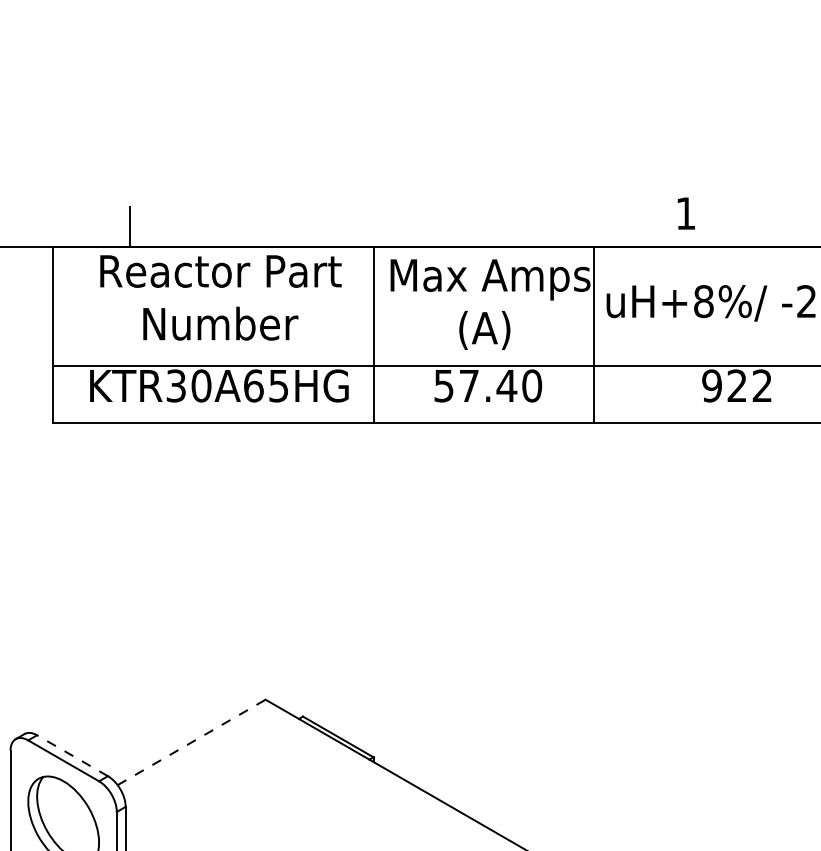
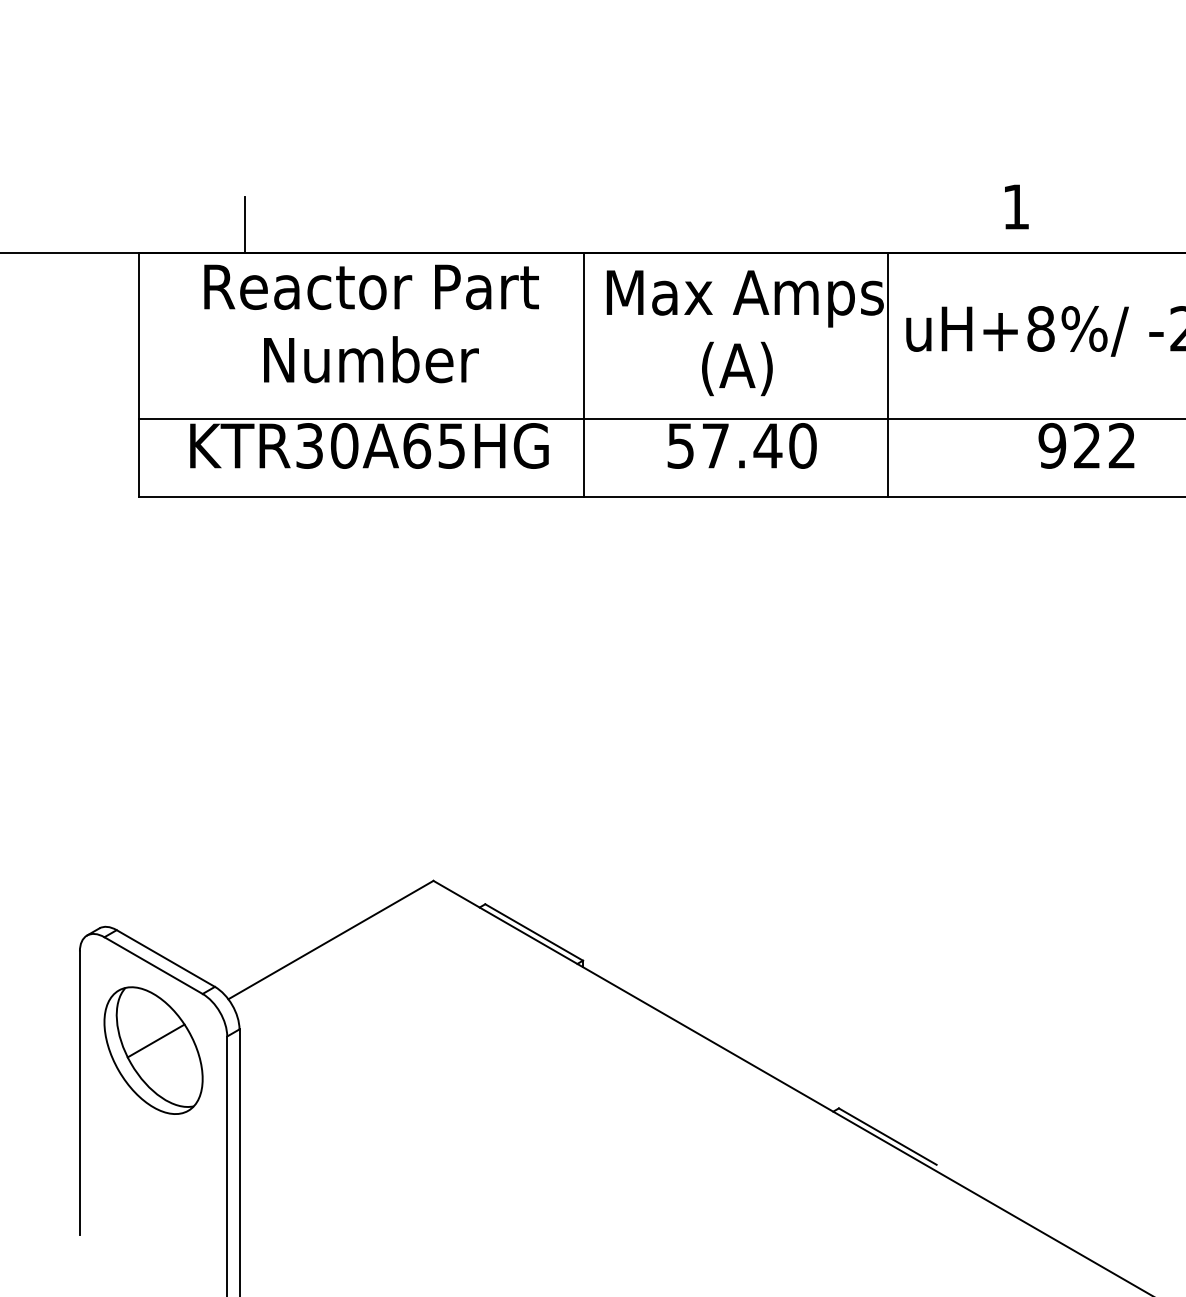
line: (192, 742) -> (331, 939), dashed -> solid
line: (72, 755) -> (165, 958), dashed -> solid
line: (65, 814) -> (155, 1040), added

